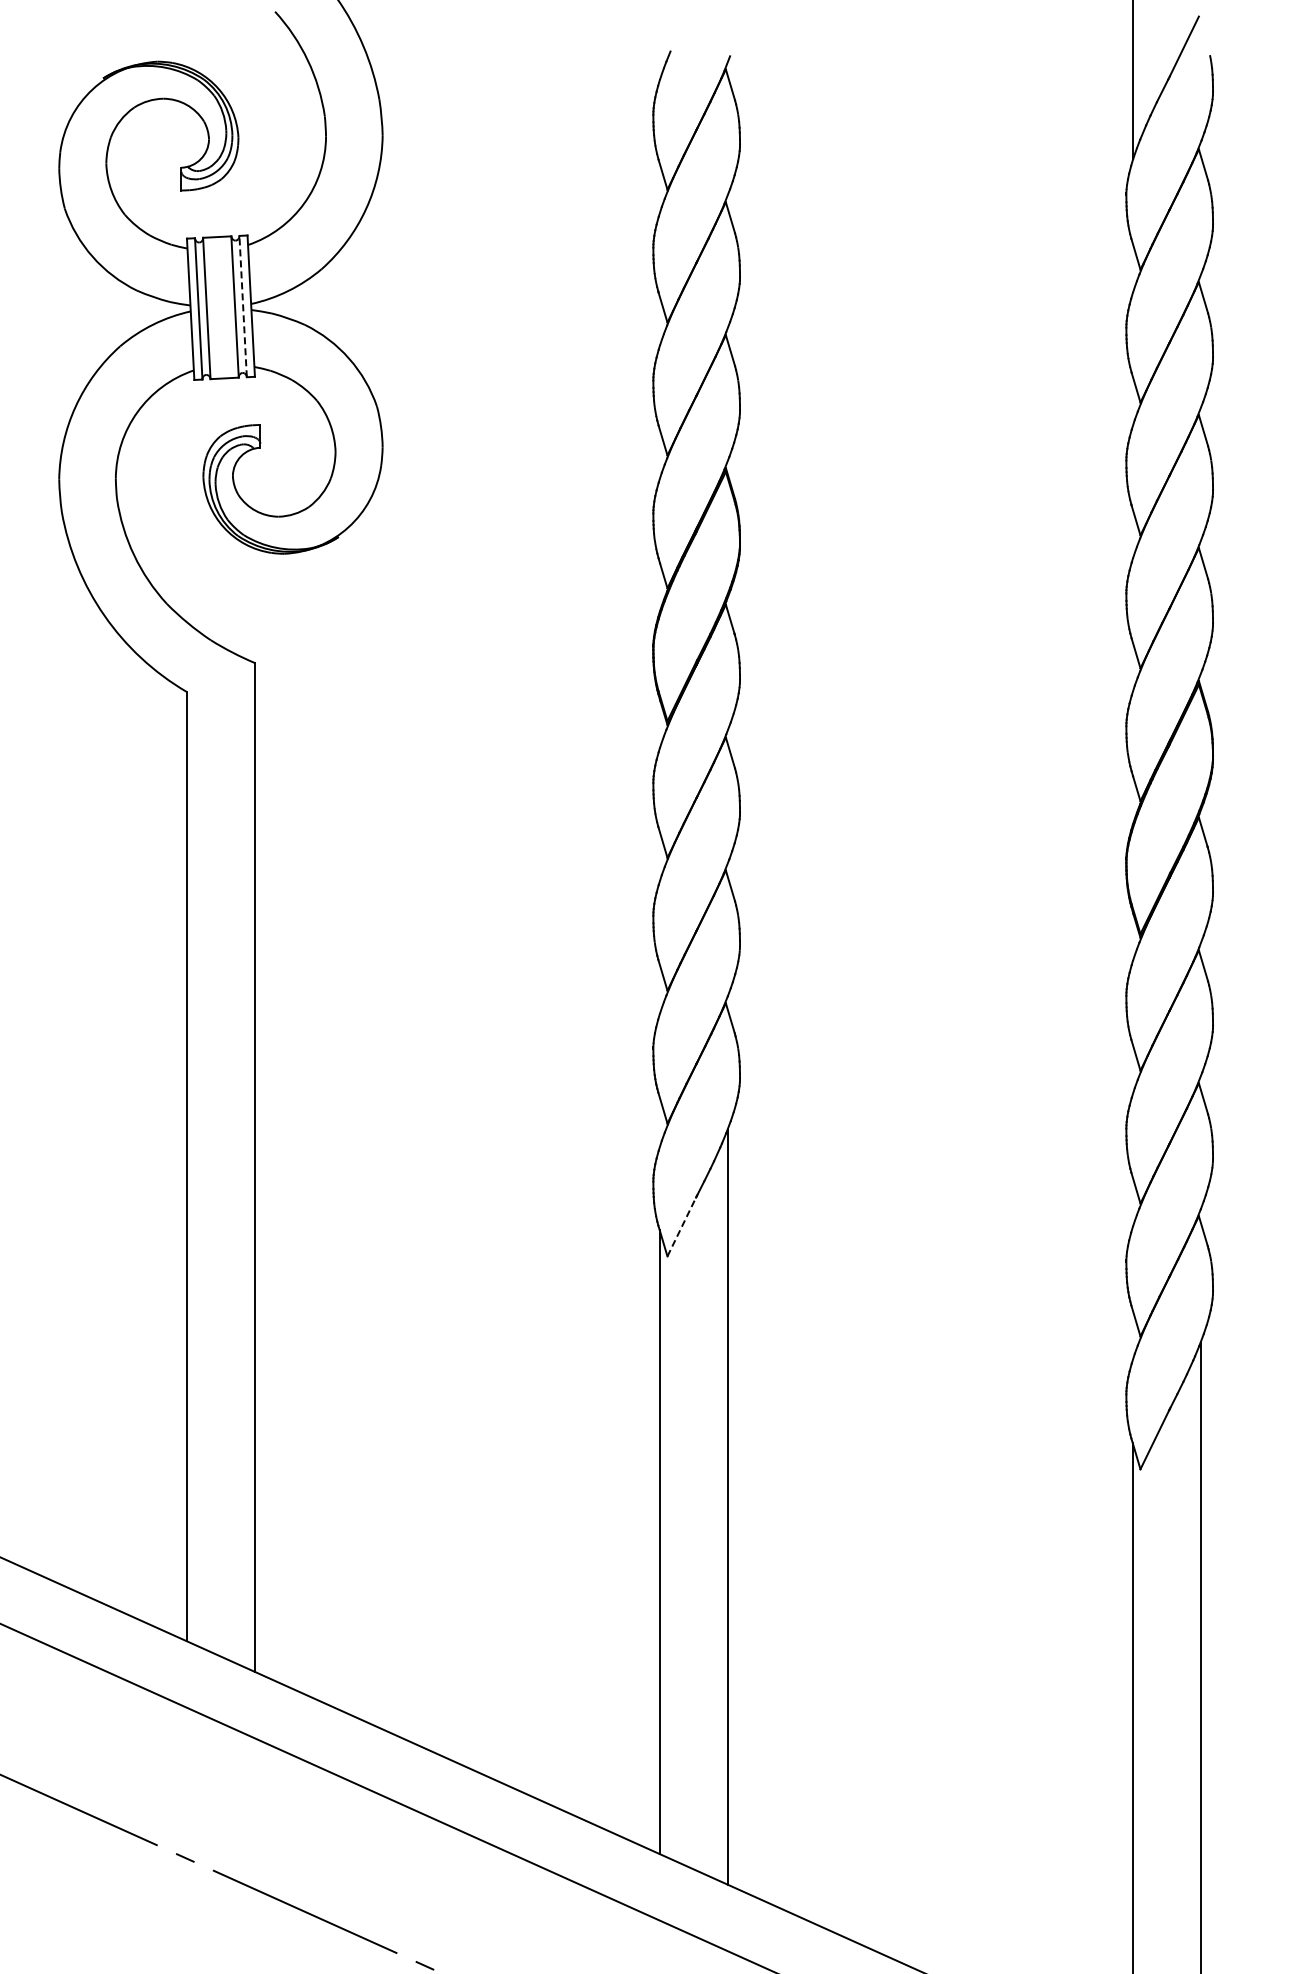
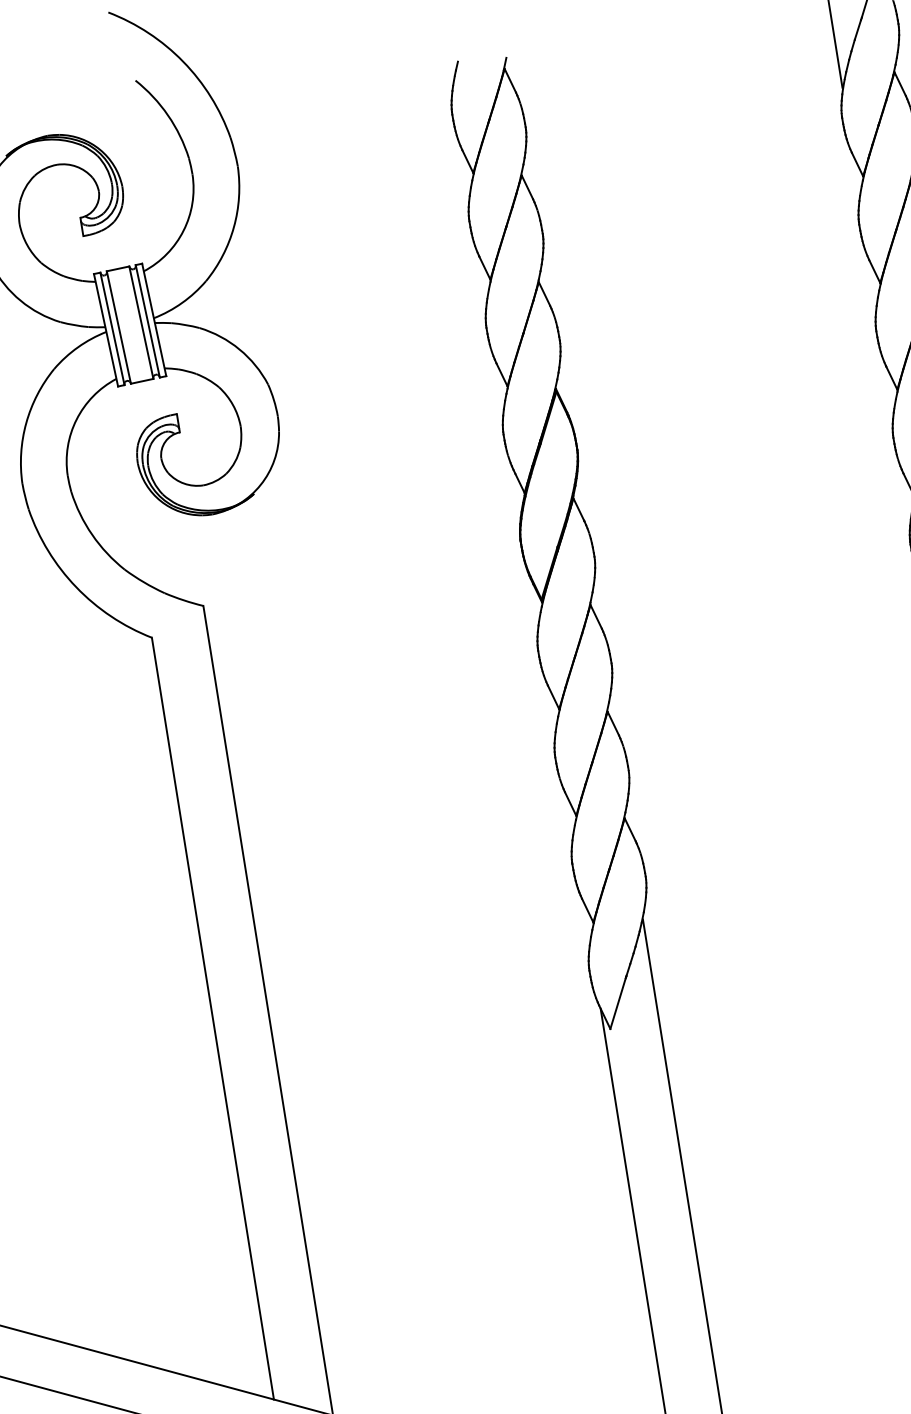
line: (243, 306) -> (148, 321), dashed -> solid
line: (682, 1225) -> (618, 1002), dashed -> solid

